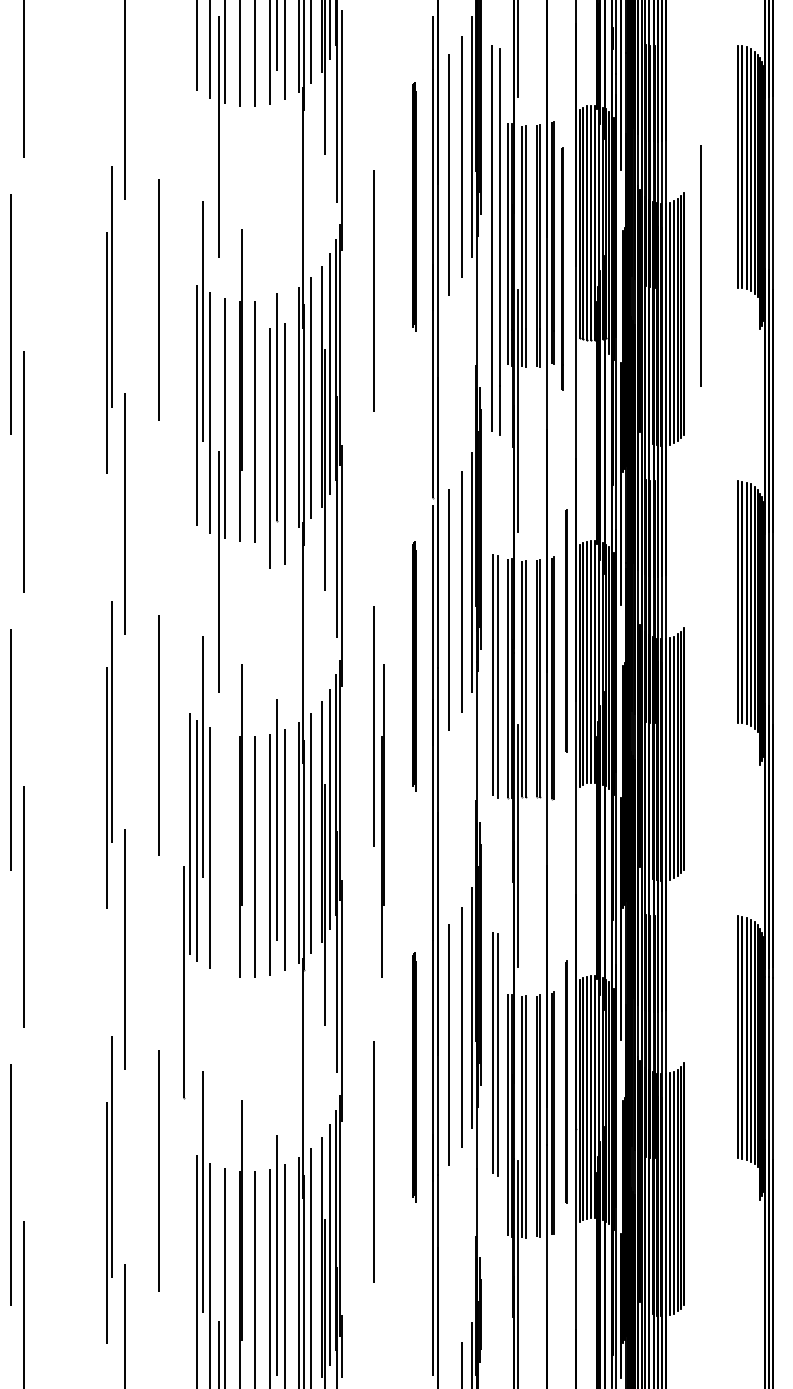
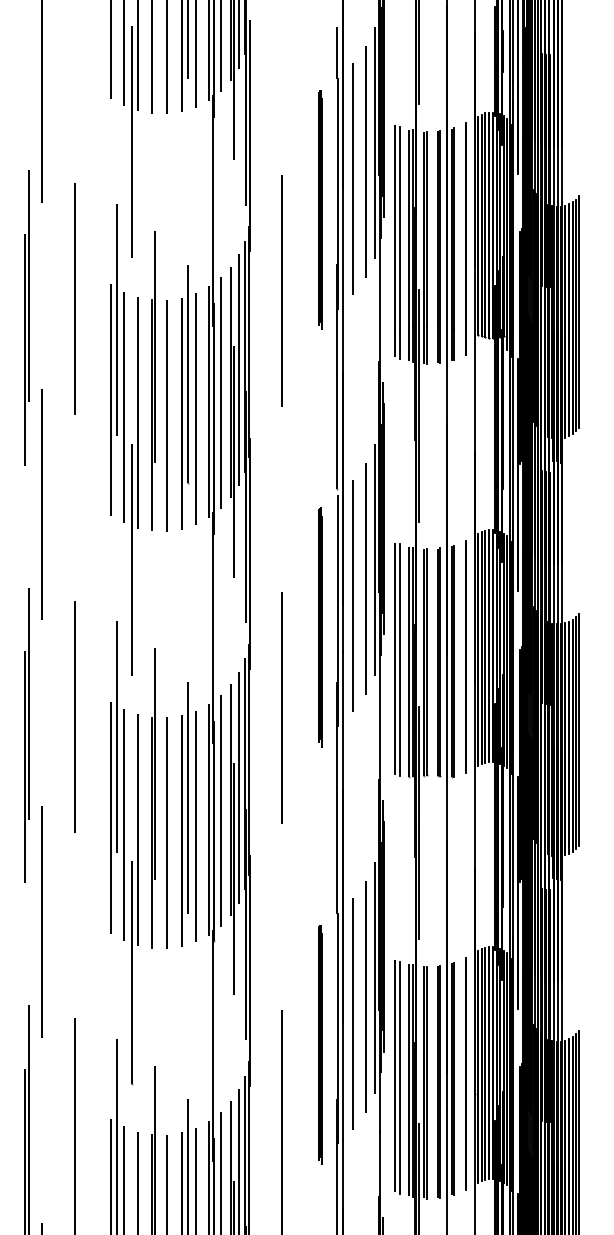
part: (495, 240) -> (397, 241), size x0.62
line: (700, 265) -> (594, 265), removed
line: (562, 268) -> (465, 239), moved
part: (277, 430) -> (188, 396), moved
line: (566, 630) -> (465, 656), moved
line: (414, 666) -> (319, 627), moved
line: (382, 820) -> (289, 798), removed
part: (186, 906) -> (134, 899), moved
part: (495, 1054) -> (397, 1077), moved
line: (566, 1081) -> (465, 1073), moved

